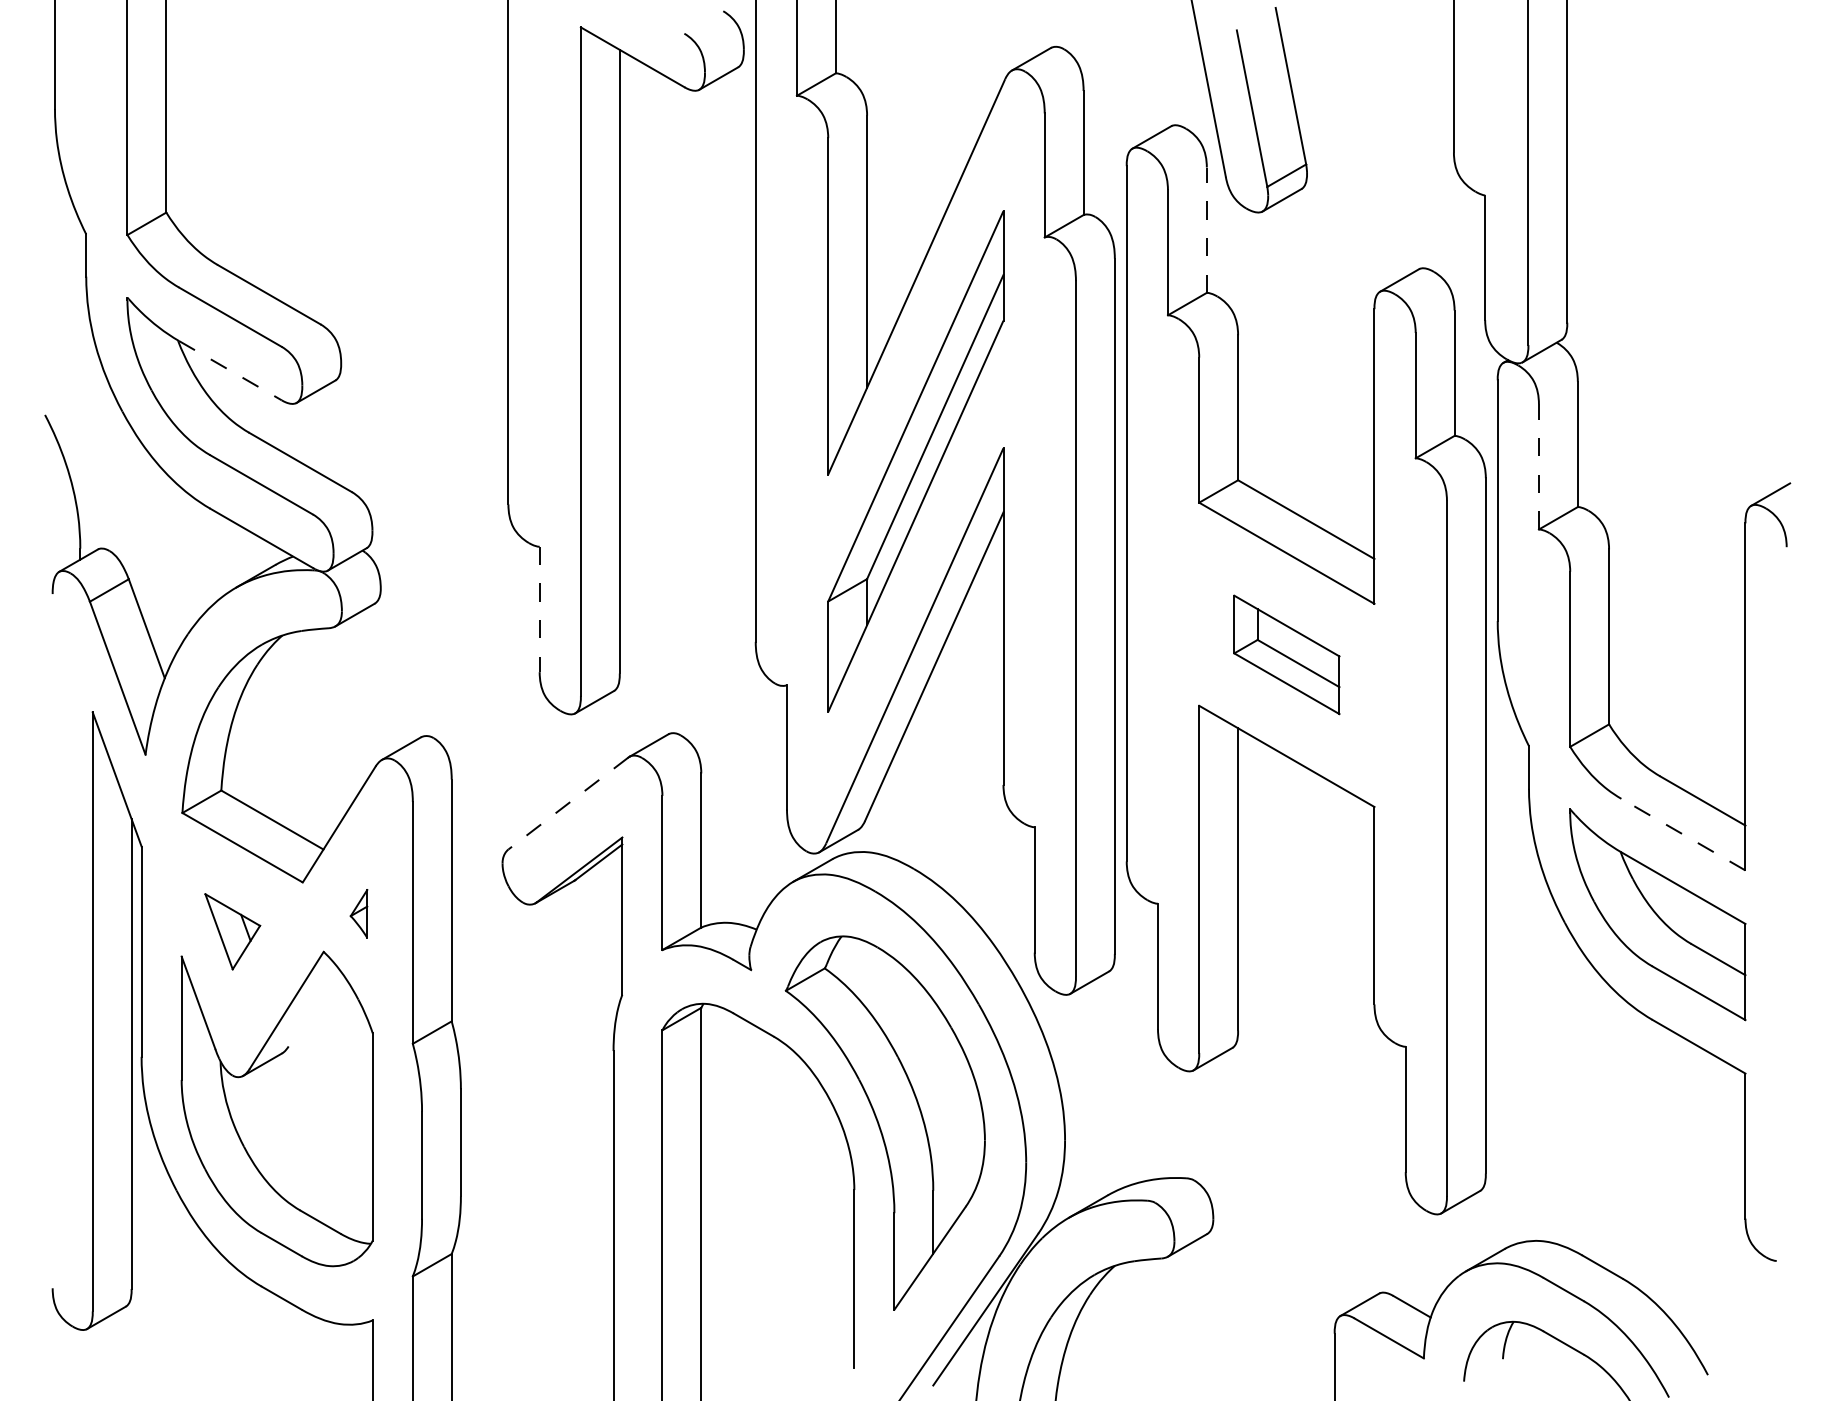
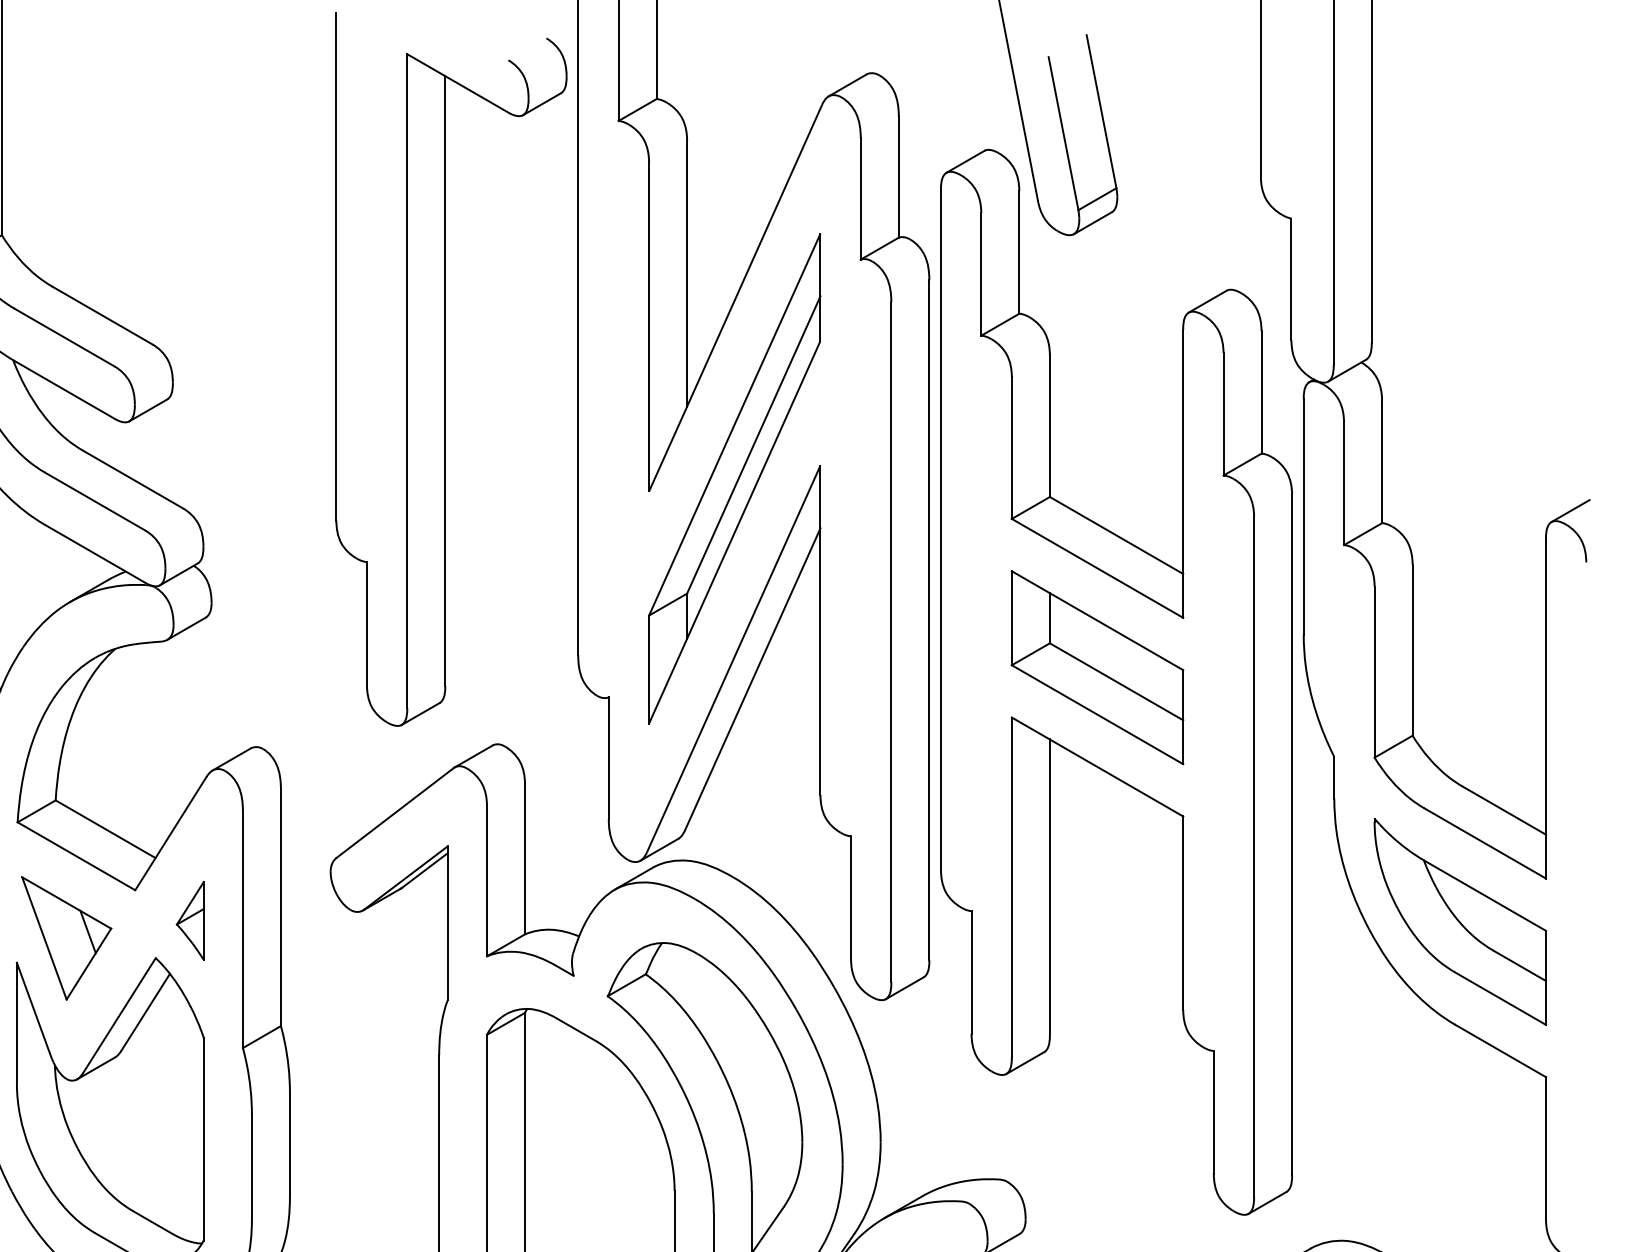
line: (1206, 230) -> (1018, 252), dashed -> solid
line: (230, 370) -> (64, 389), dashed -> solid
line: (1538, 466) -> (1343, 483), dashed -> solid
line: (539, 609) -> (366, 623), dashed -> solid
part: (1286, 654) -> (1097, 667), size x1.67
line: (568, 803) -> (395, 813), dashed -> solid
line: (1683, 834) -> (1485, 843), dashed -> solid
part: (358, 913) -> (189, 920), size x1.67
part: (232, 931) -> (66, 938), size x1.67
line: (313, 1006) -> (145, 1011), added

